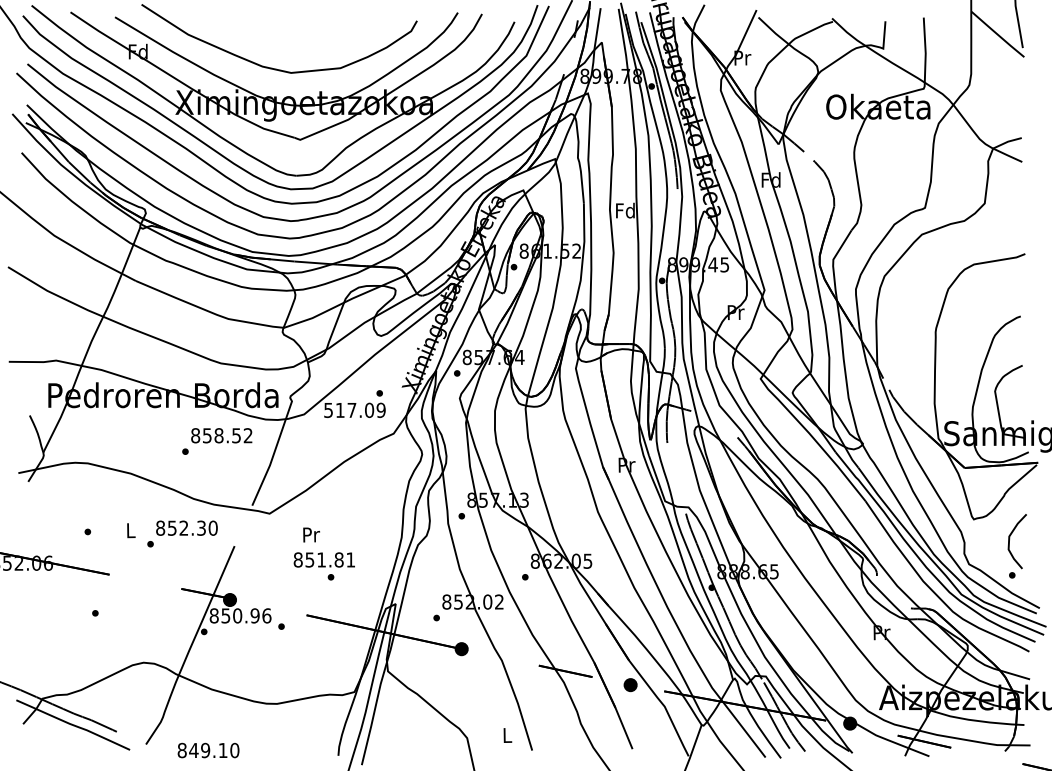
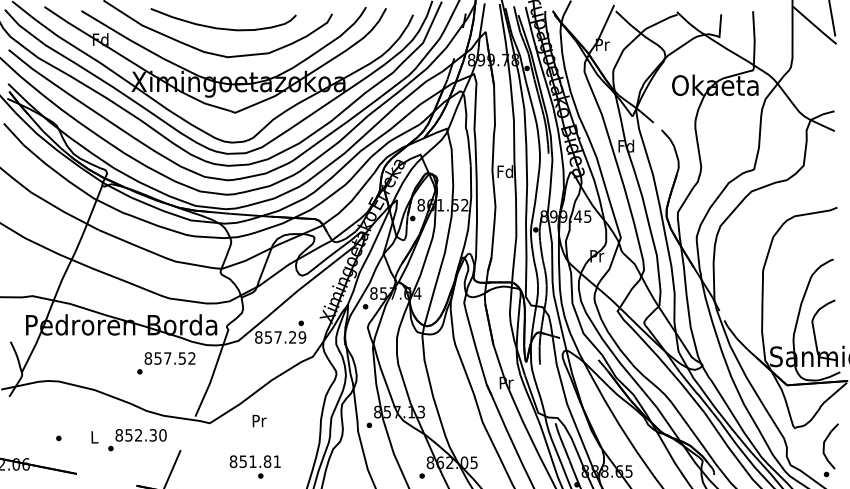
curve: (283, 37) -> (221, 27), added
text: (349, 410) -> (276, 337), 517.09 -> 857.29
text: (218, 435) -> (167, 358), 858.52 -> 857.52
text: (311, 534) -> (259, 420), moved

